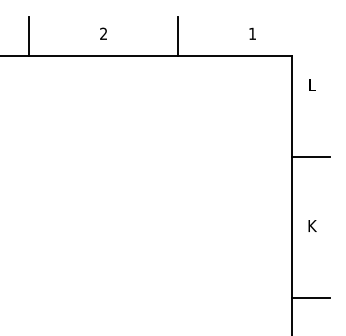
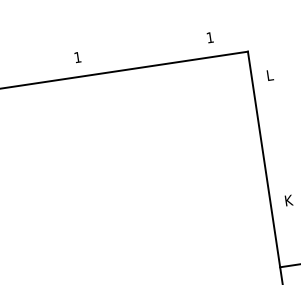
text: (103, 33) -> (77, 57), 2 -> 1
line: (29, 36) -> (12, 69), removed
line: (178, 36) -> (144, 49), removed
line: (310, 157) -> (278, 139), removed

